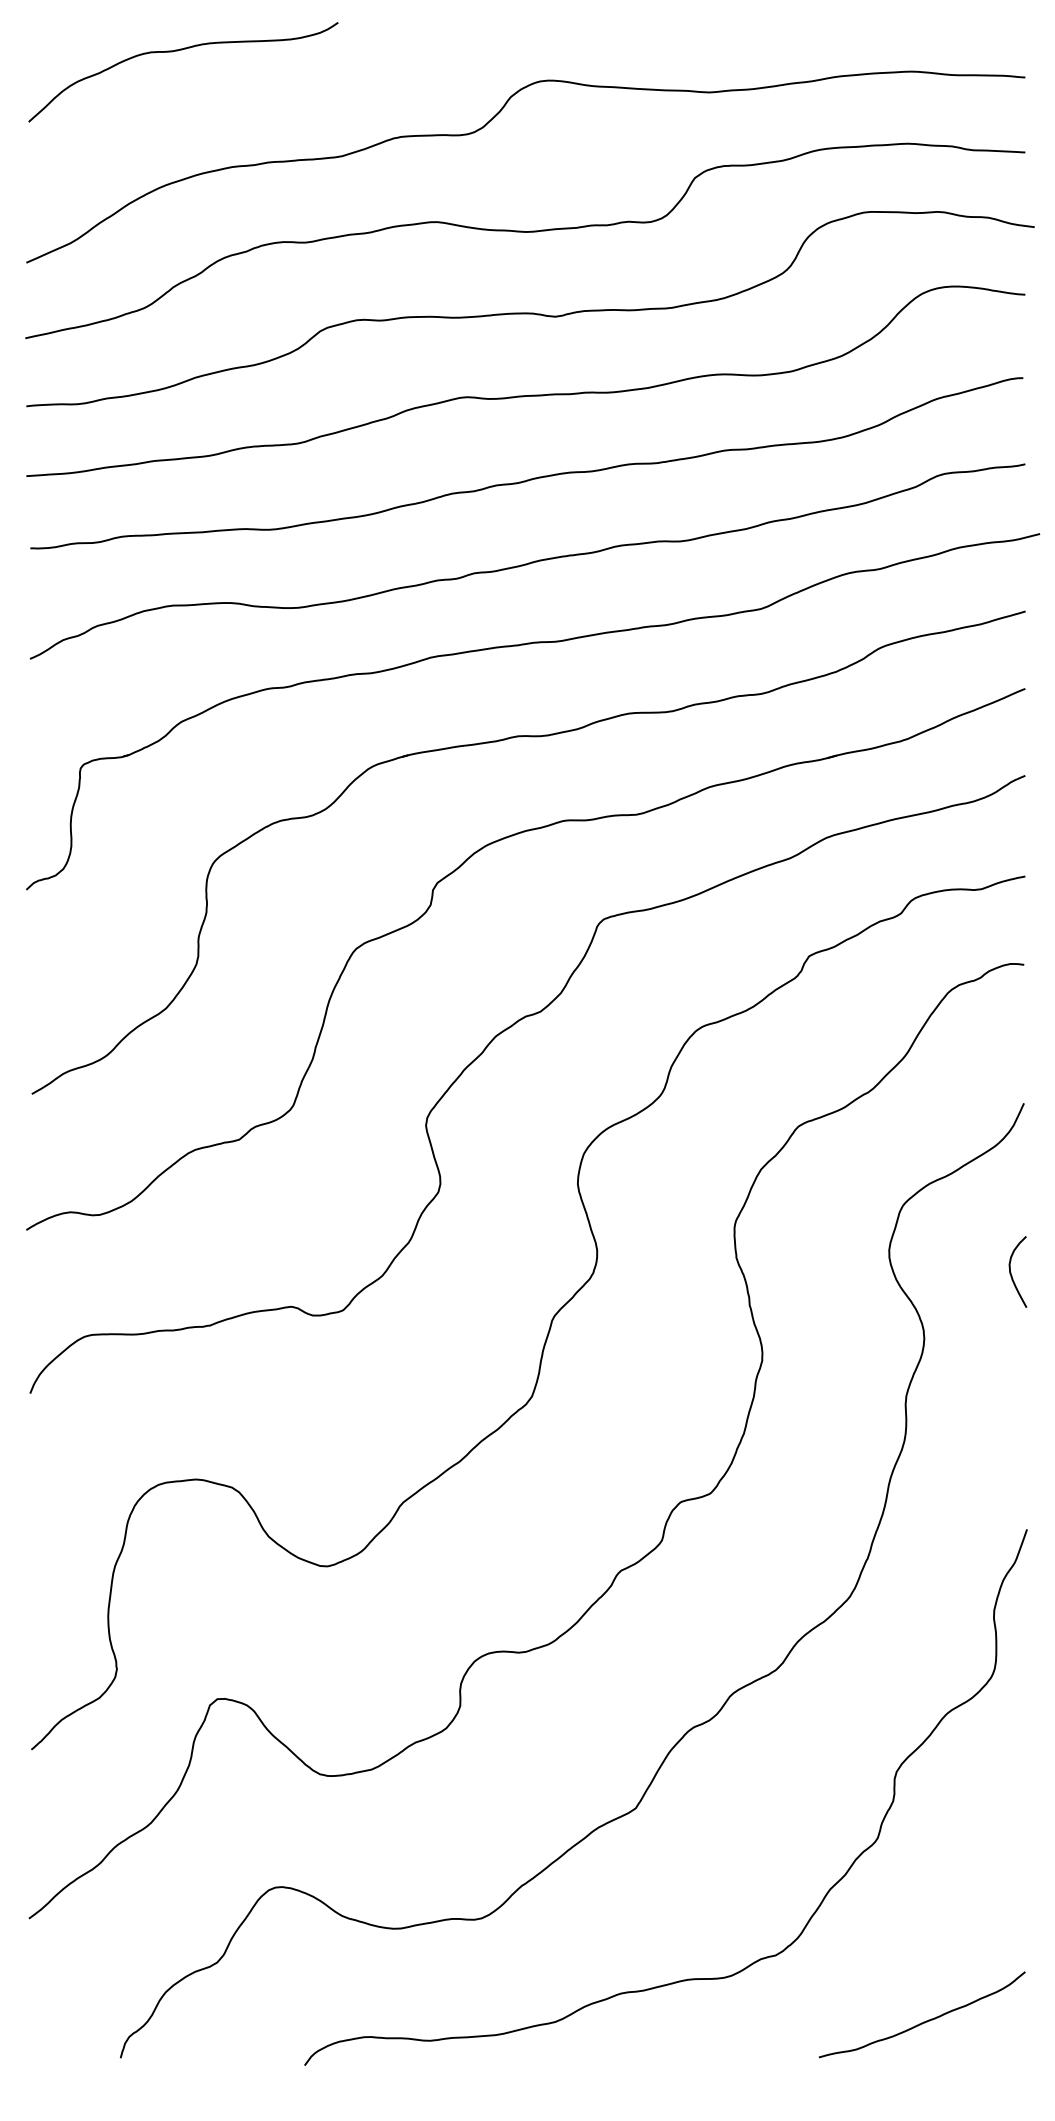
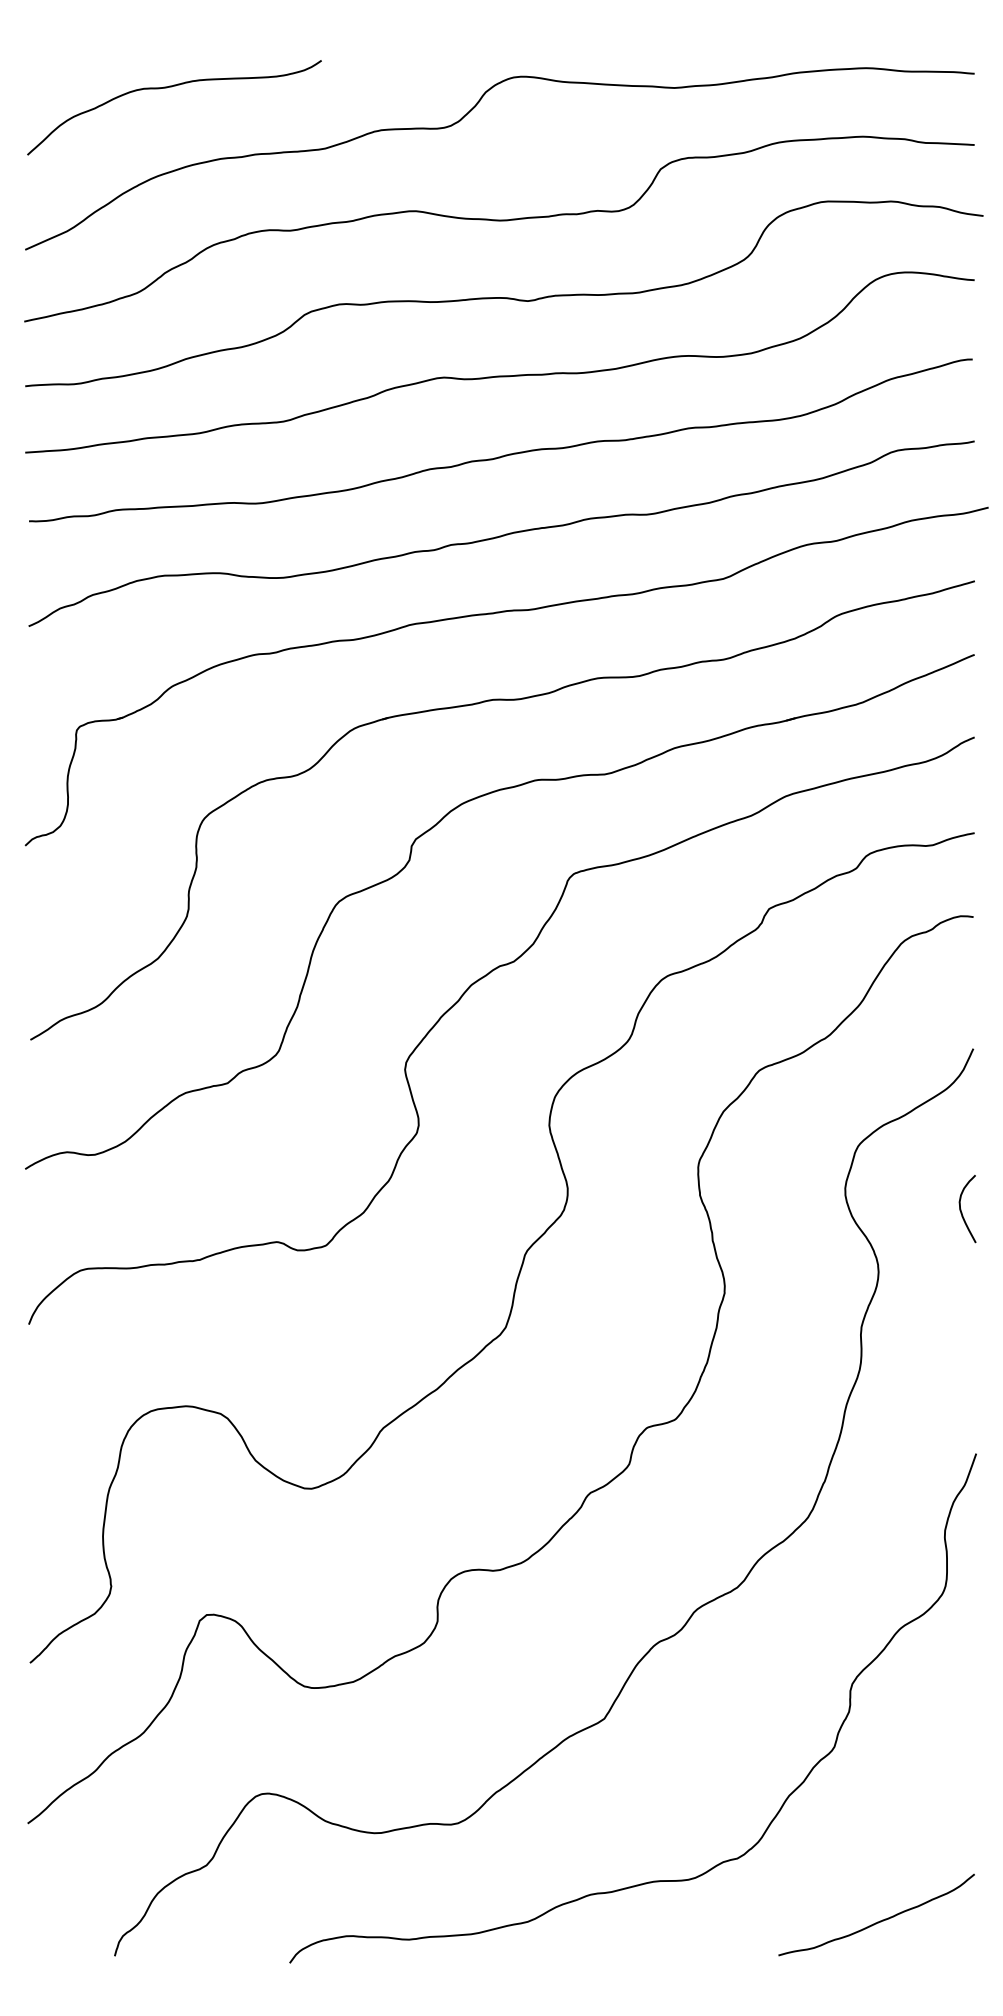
curve: (177, 51) -> (168, 88), moved

